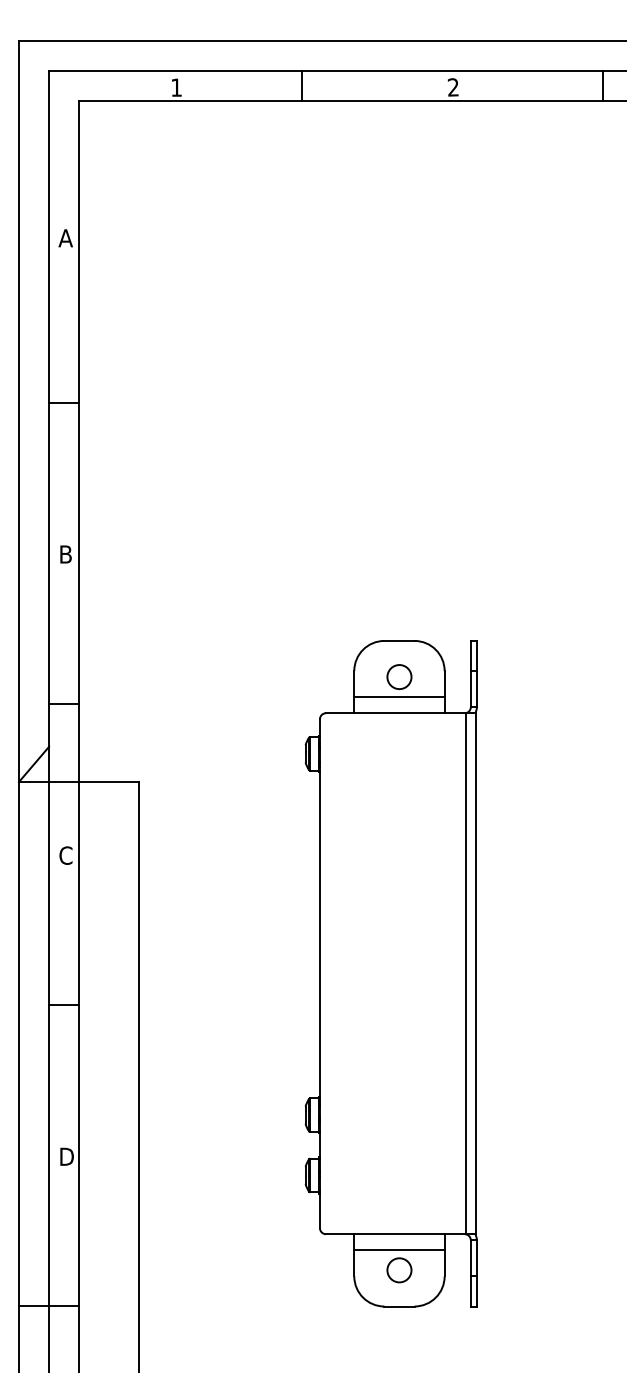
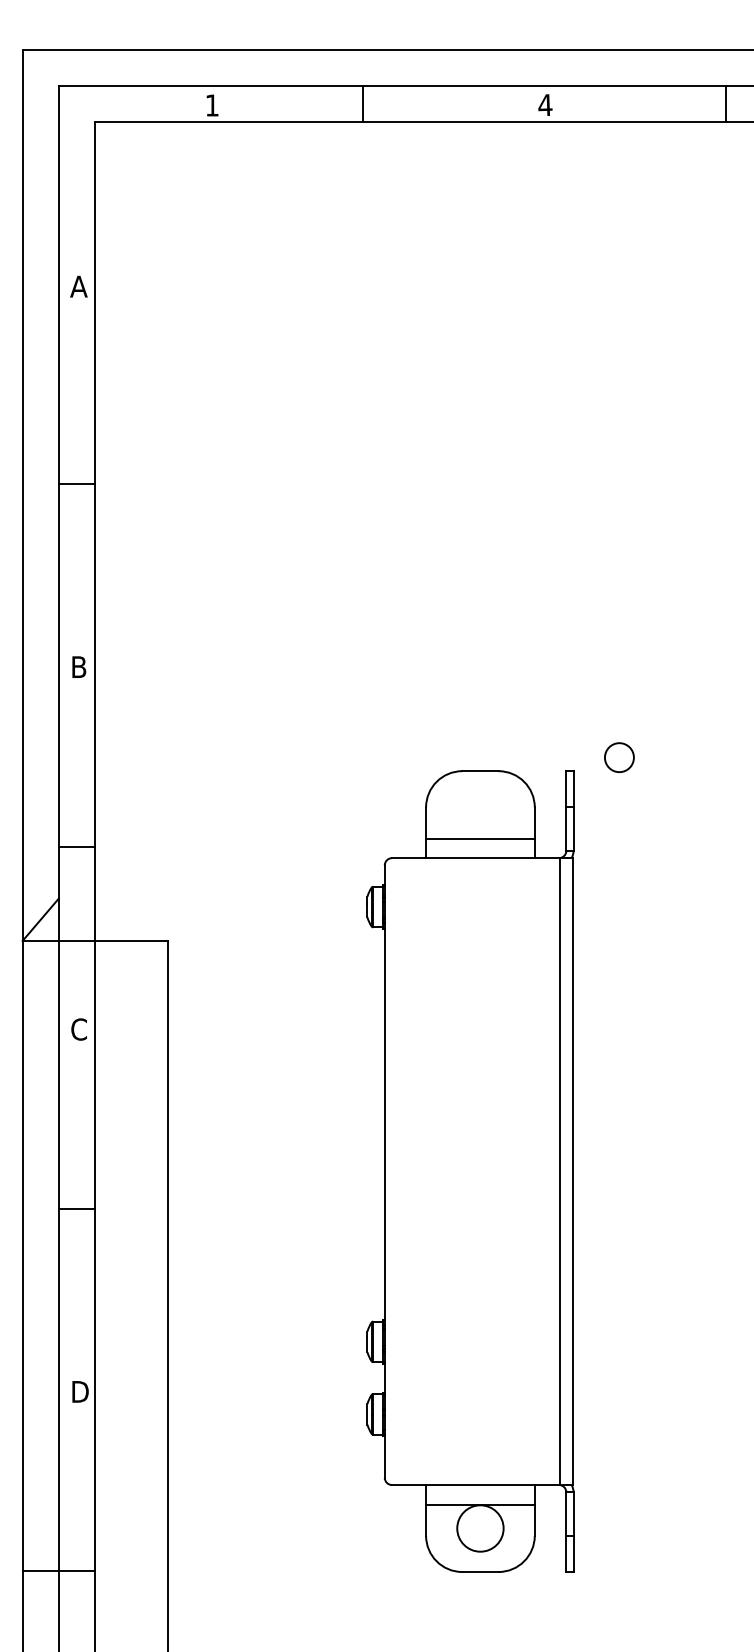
text: (453, 87) -> (545, 105), 2 -> 4
circle: (399, 676) -> (619, 757), moved
circle: (398, 1270) -> (479, 1528), size x1.6

